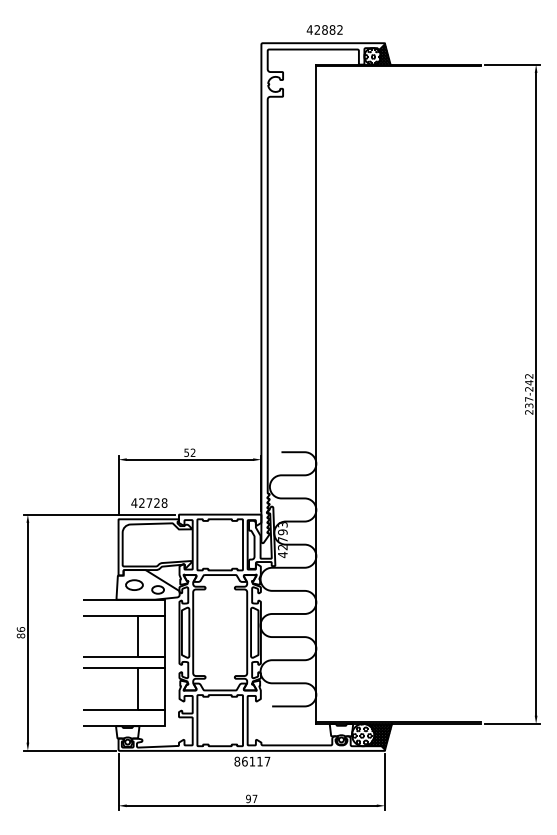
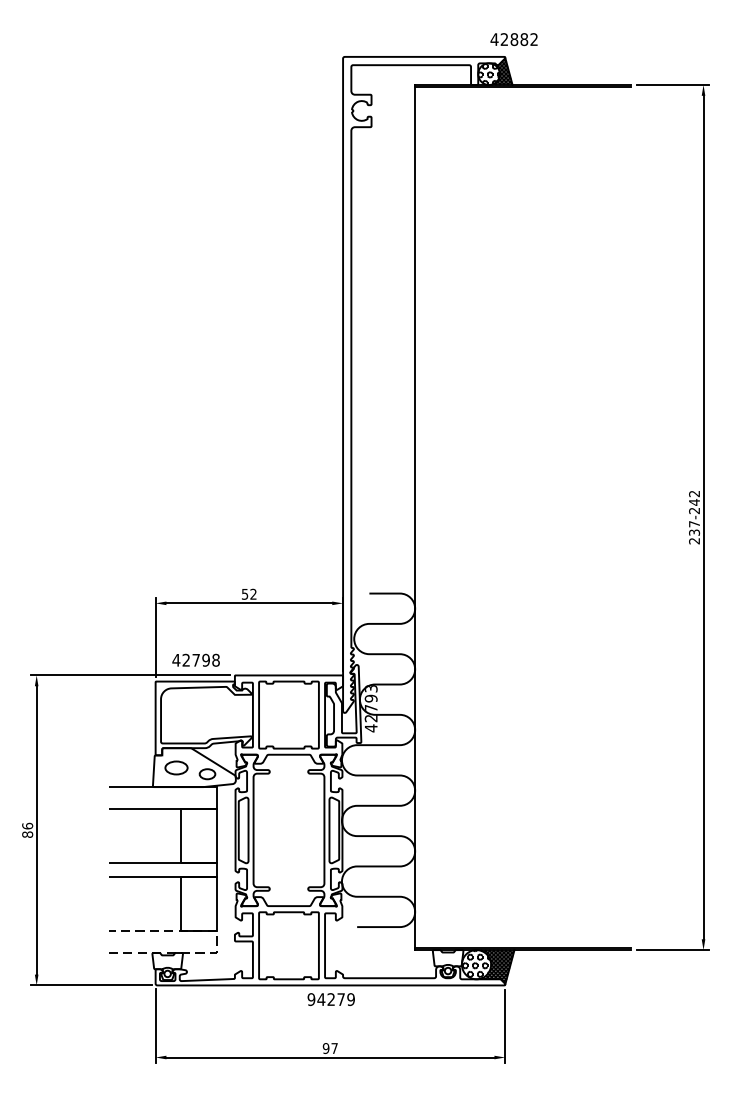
text: (324, 29) -> (513, 38), moved
text: (156, 502) -> (205, 659), 42728 -> 42798
line: (165, 717) -> (217, 941), solid -> dashed
text: (252, 761) -> (331, 999), 86117 -> 94279

